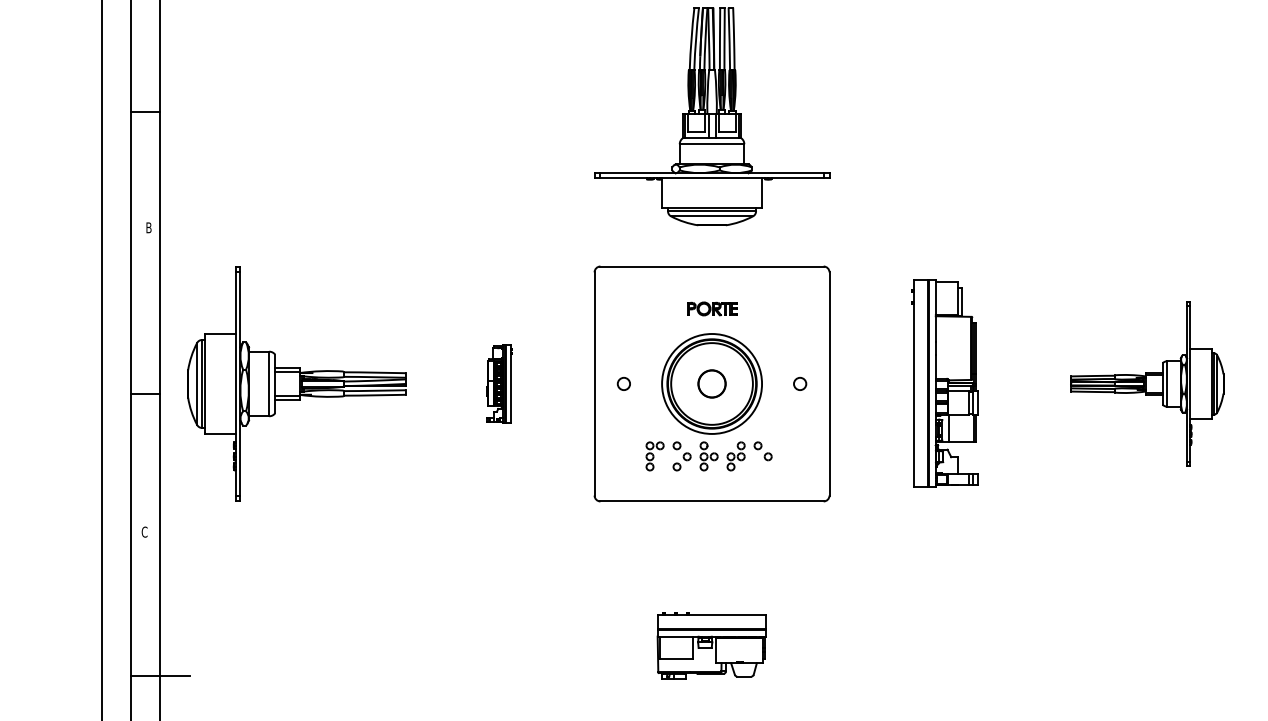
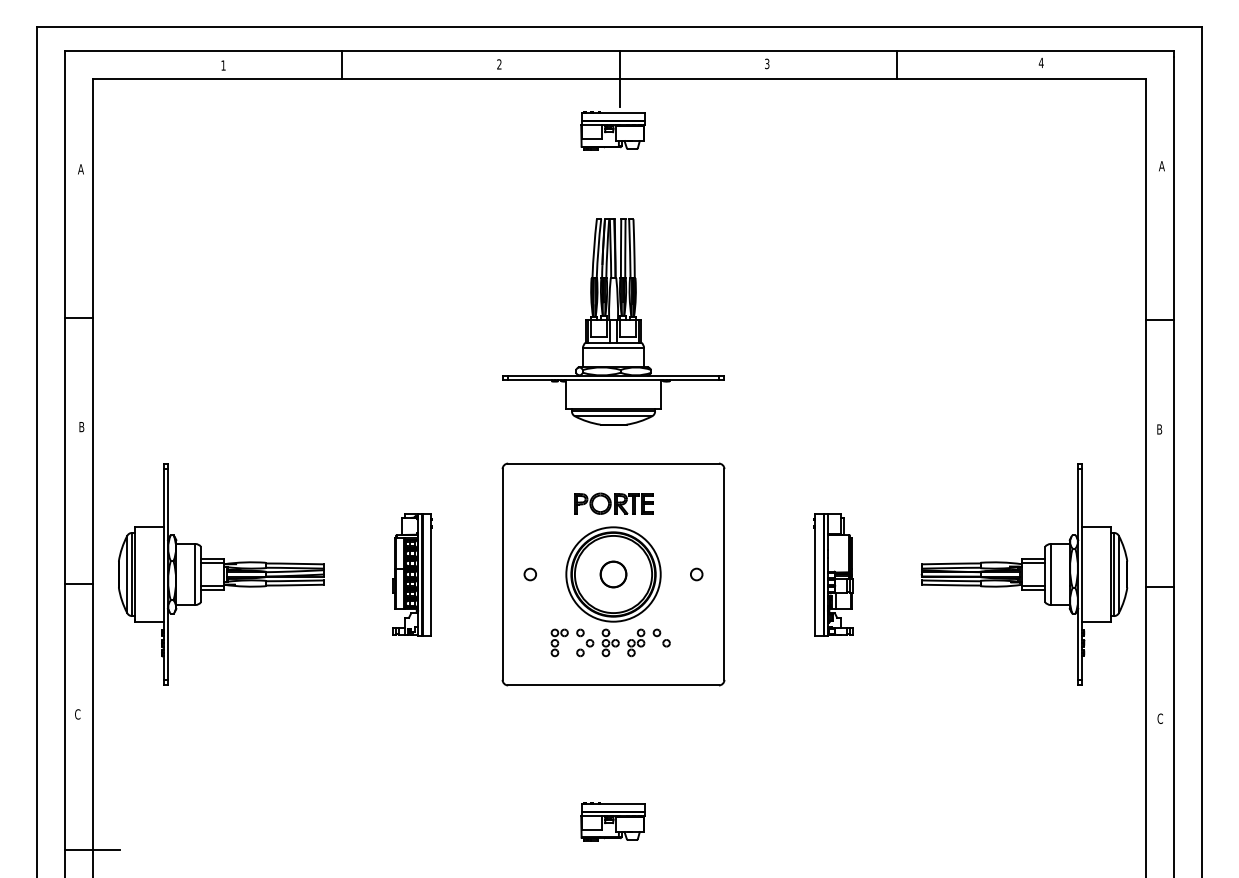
part: (712, 308) -> (613, 503), size x1.67
part: (499, 383) -> (412, 574), size x1.67
part: (944, 383) -> (833, 574), size x0.62
part: (1147, 383) -> (1024, 574), size x1.43
part: (710, 645) -> (612, 821), size x0.62

